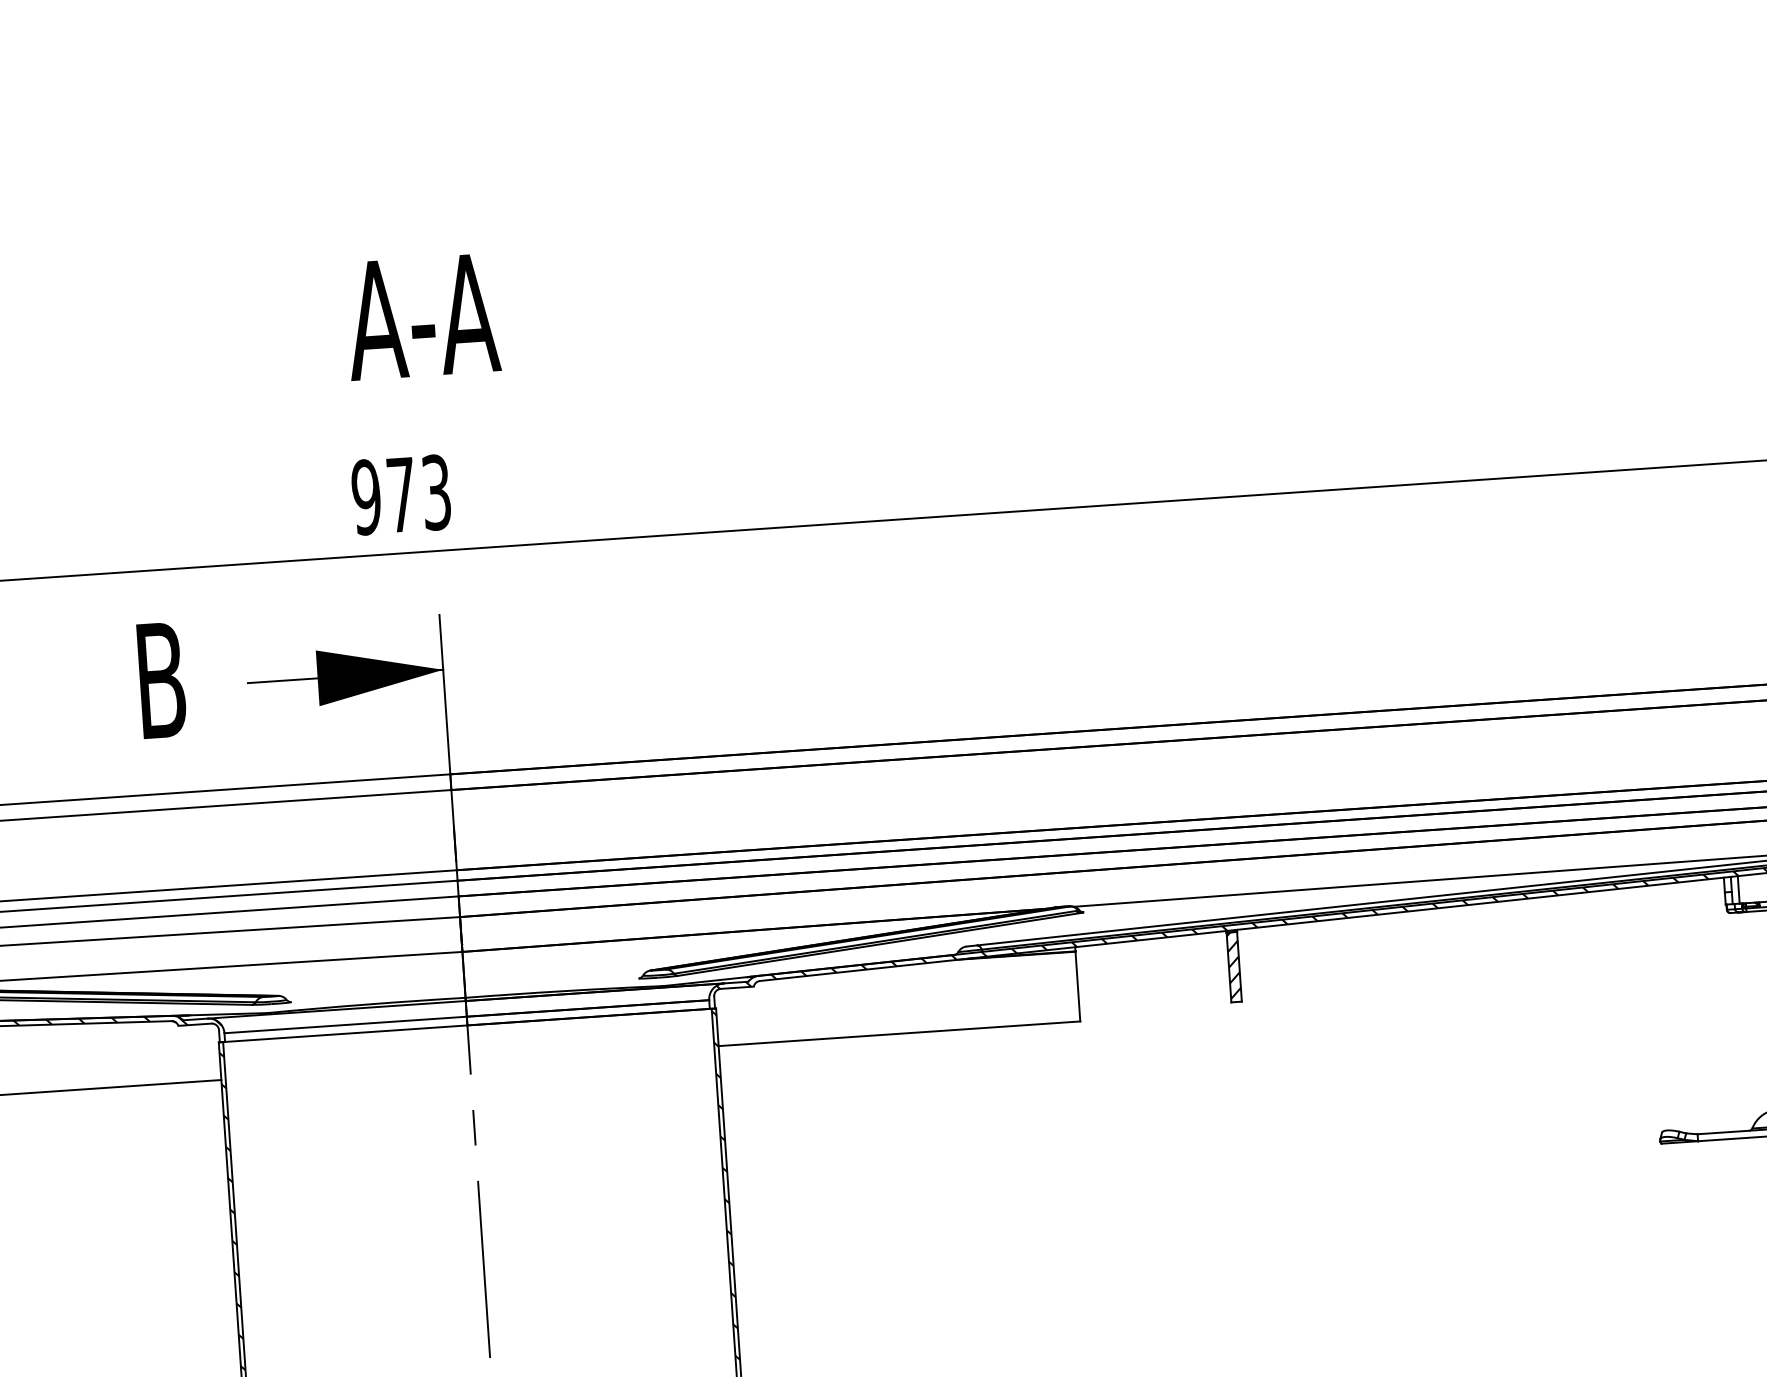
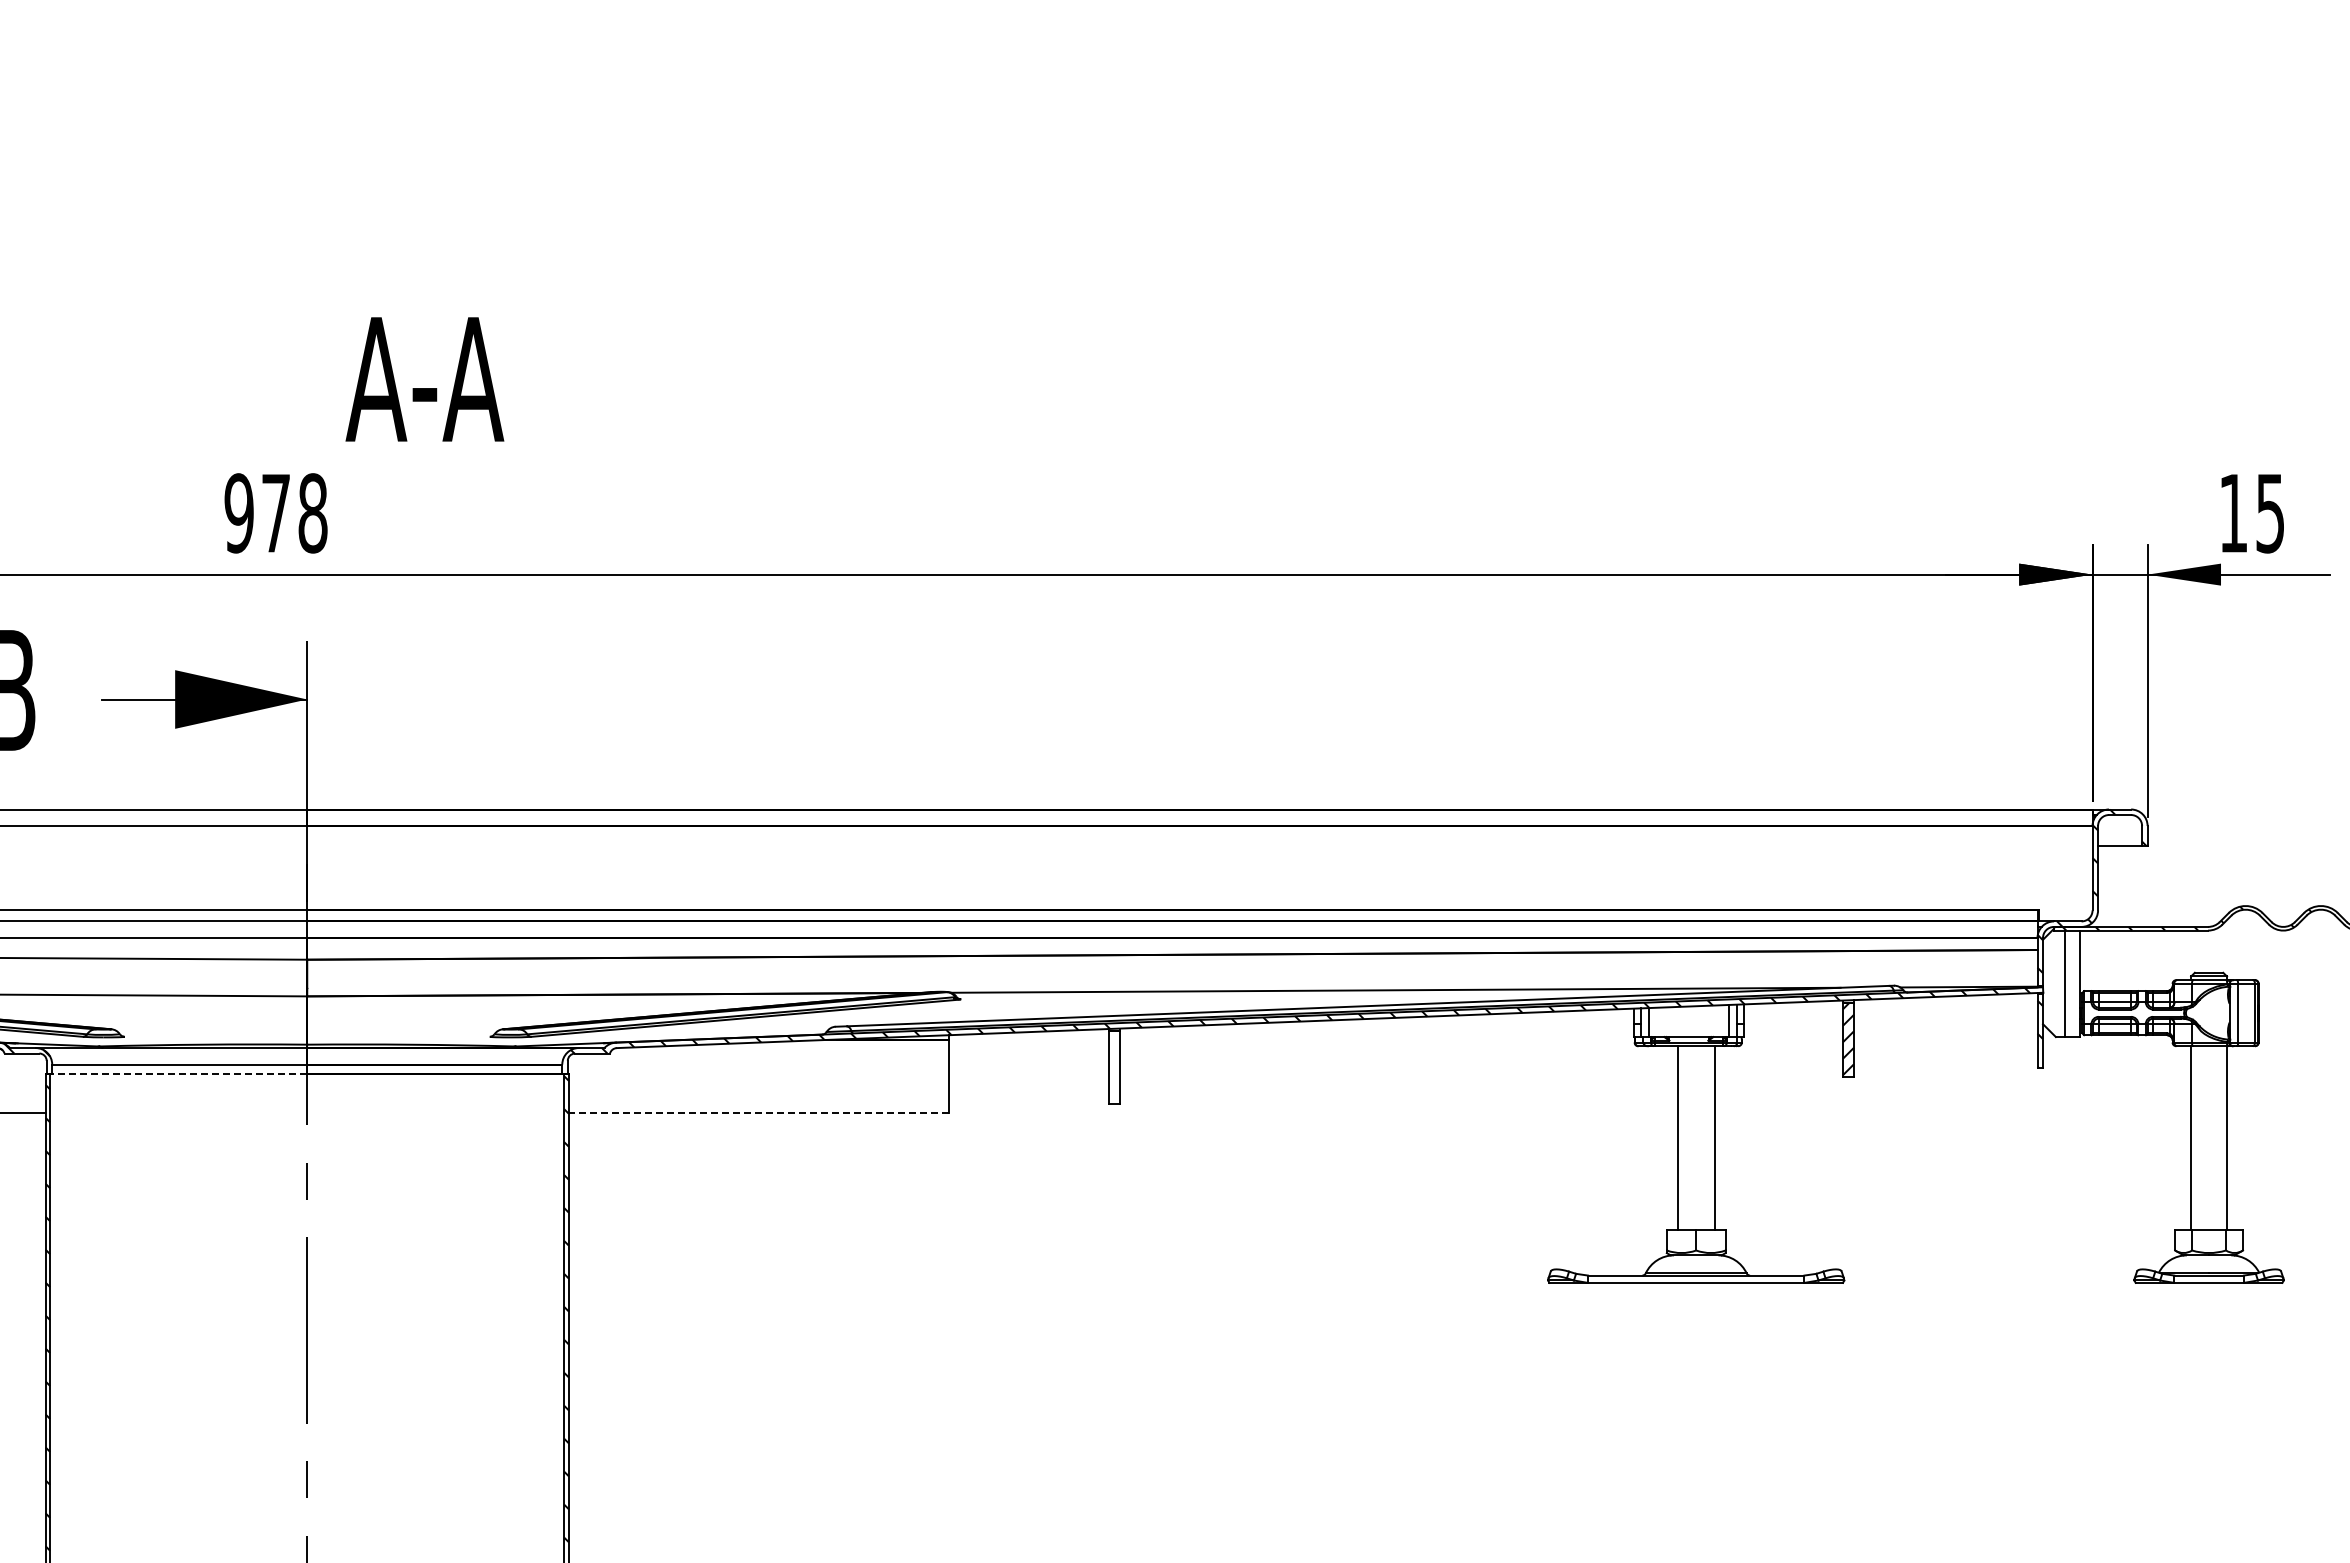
text: (422, 317) -> (424, 379), moved
text: (436, 492) -> (312, 513), 973 -> 978
hatch: (1234, 965) -> (1114, 1065), removed
line: (346, 1033) -> (179, 1073), solid -> dashed
line: (898, 1033) -> (758, 1113), solid -> dashed

